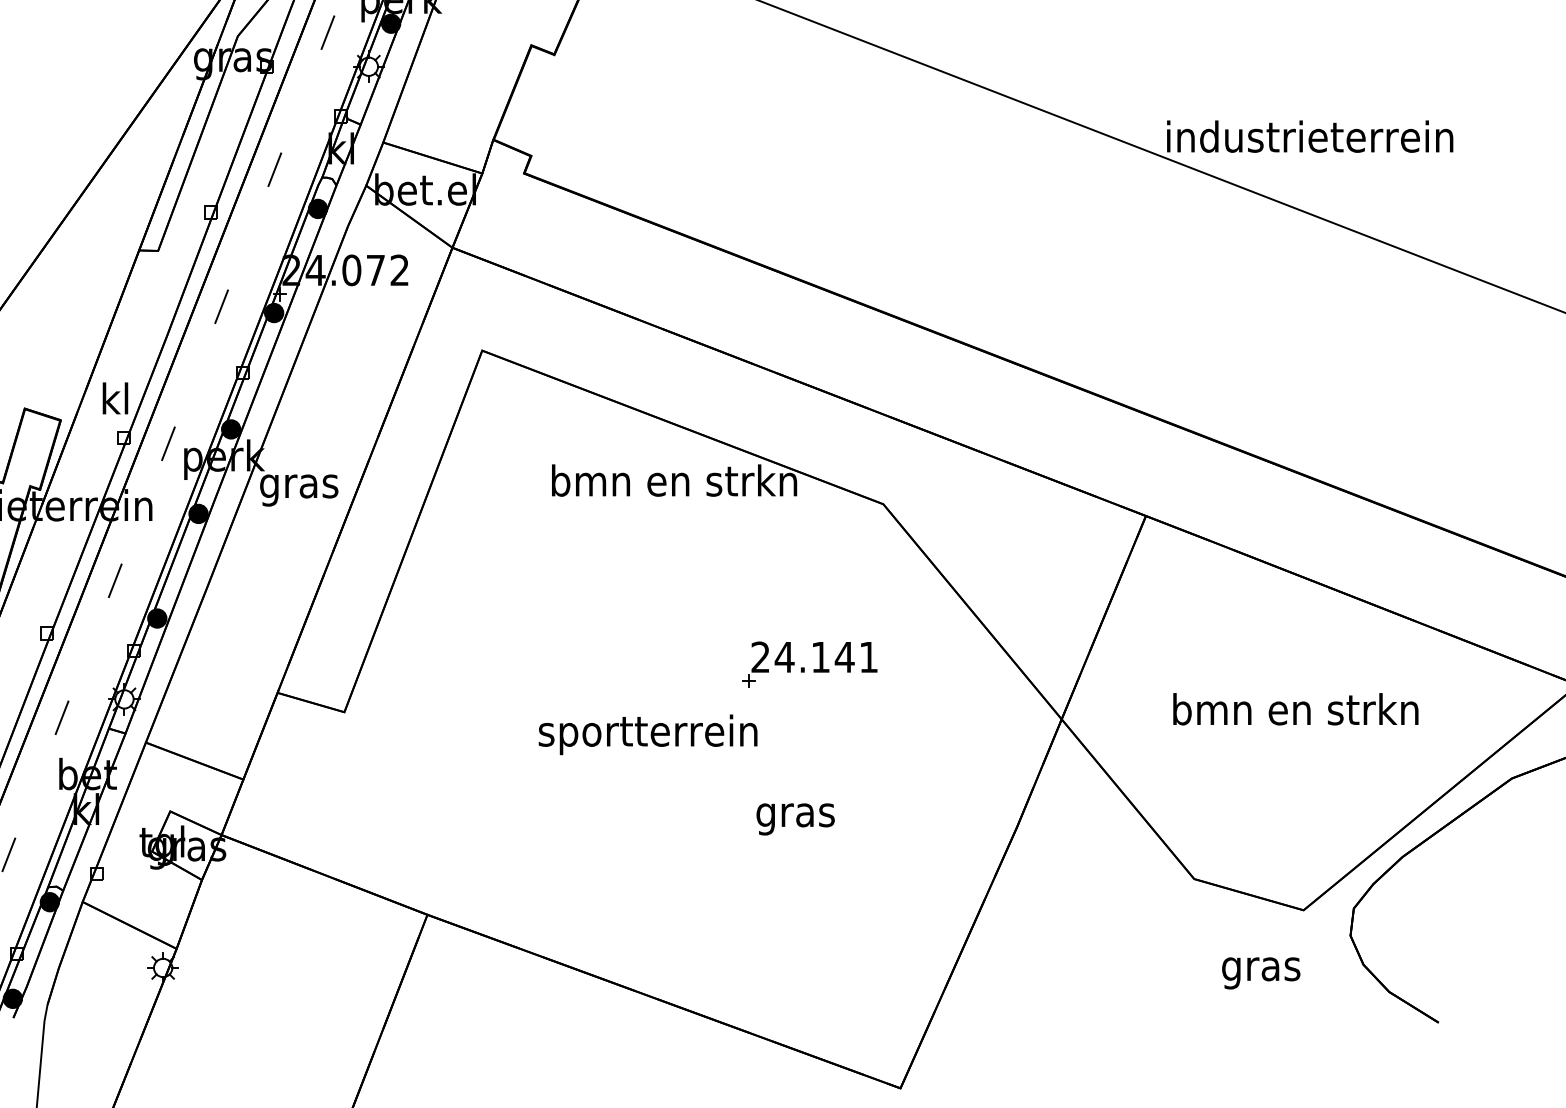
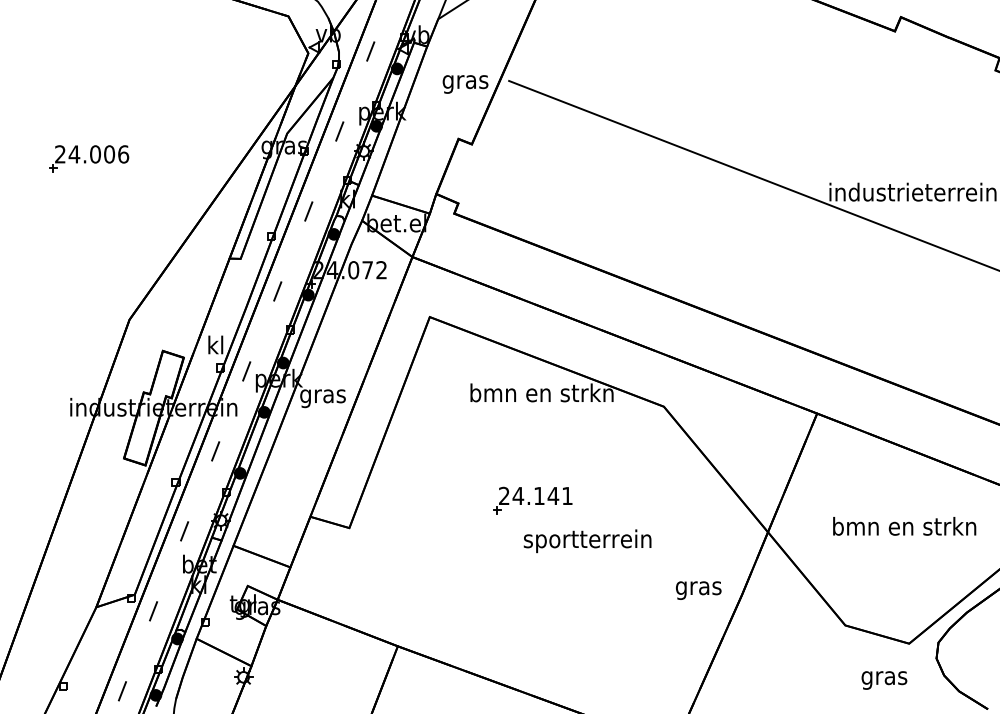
part: (808, 664) -> (532, 500), moved
text: (647, 735) -> (587, 541), moved
text: (795, 819) -> (698, 590), moved

